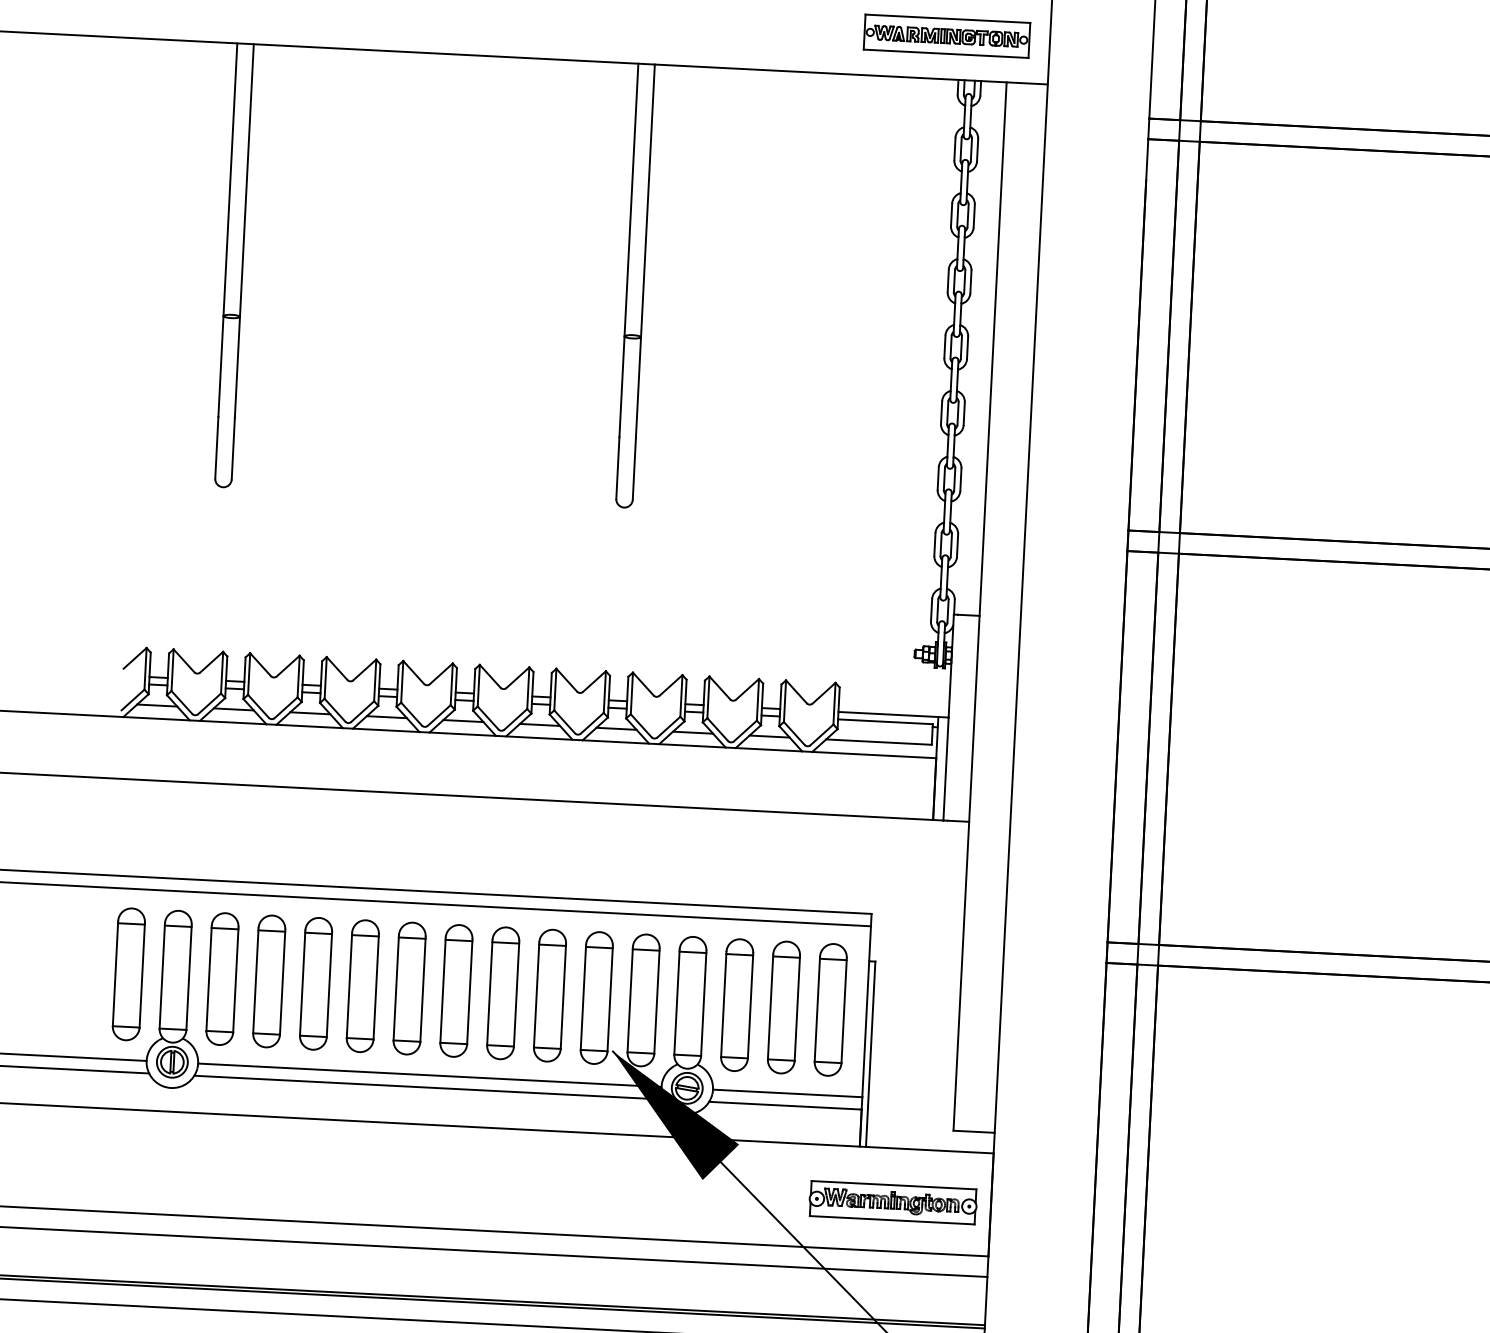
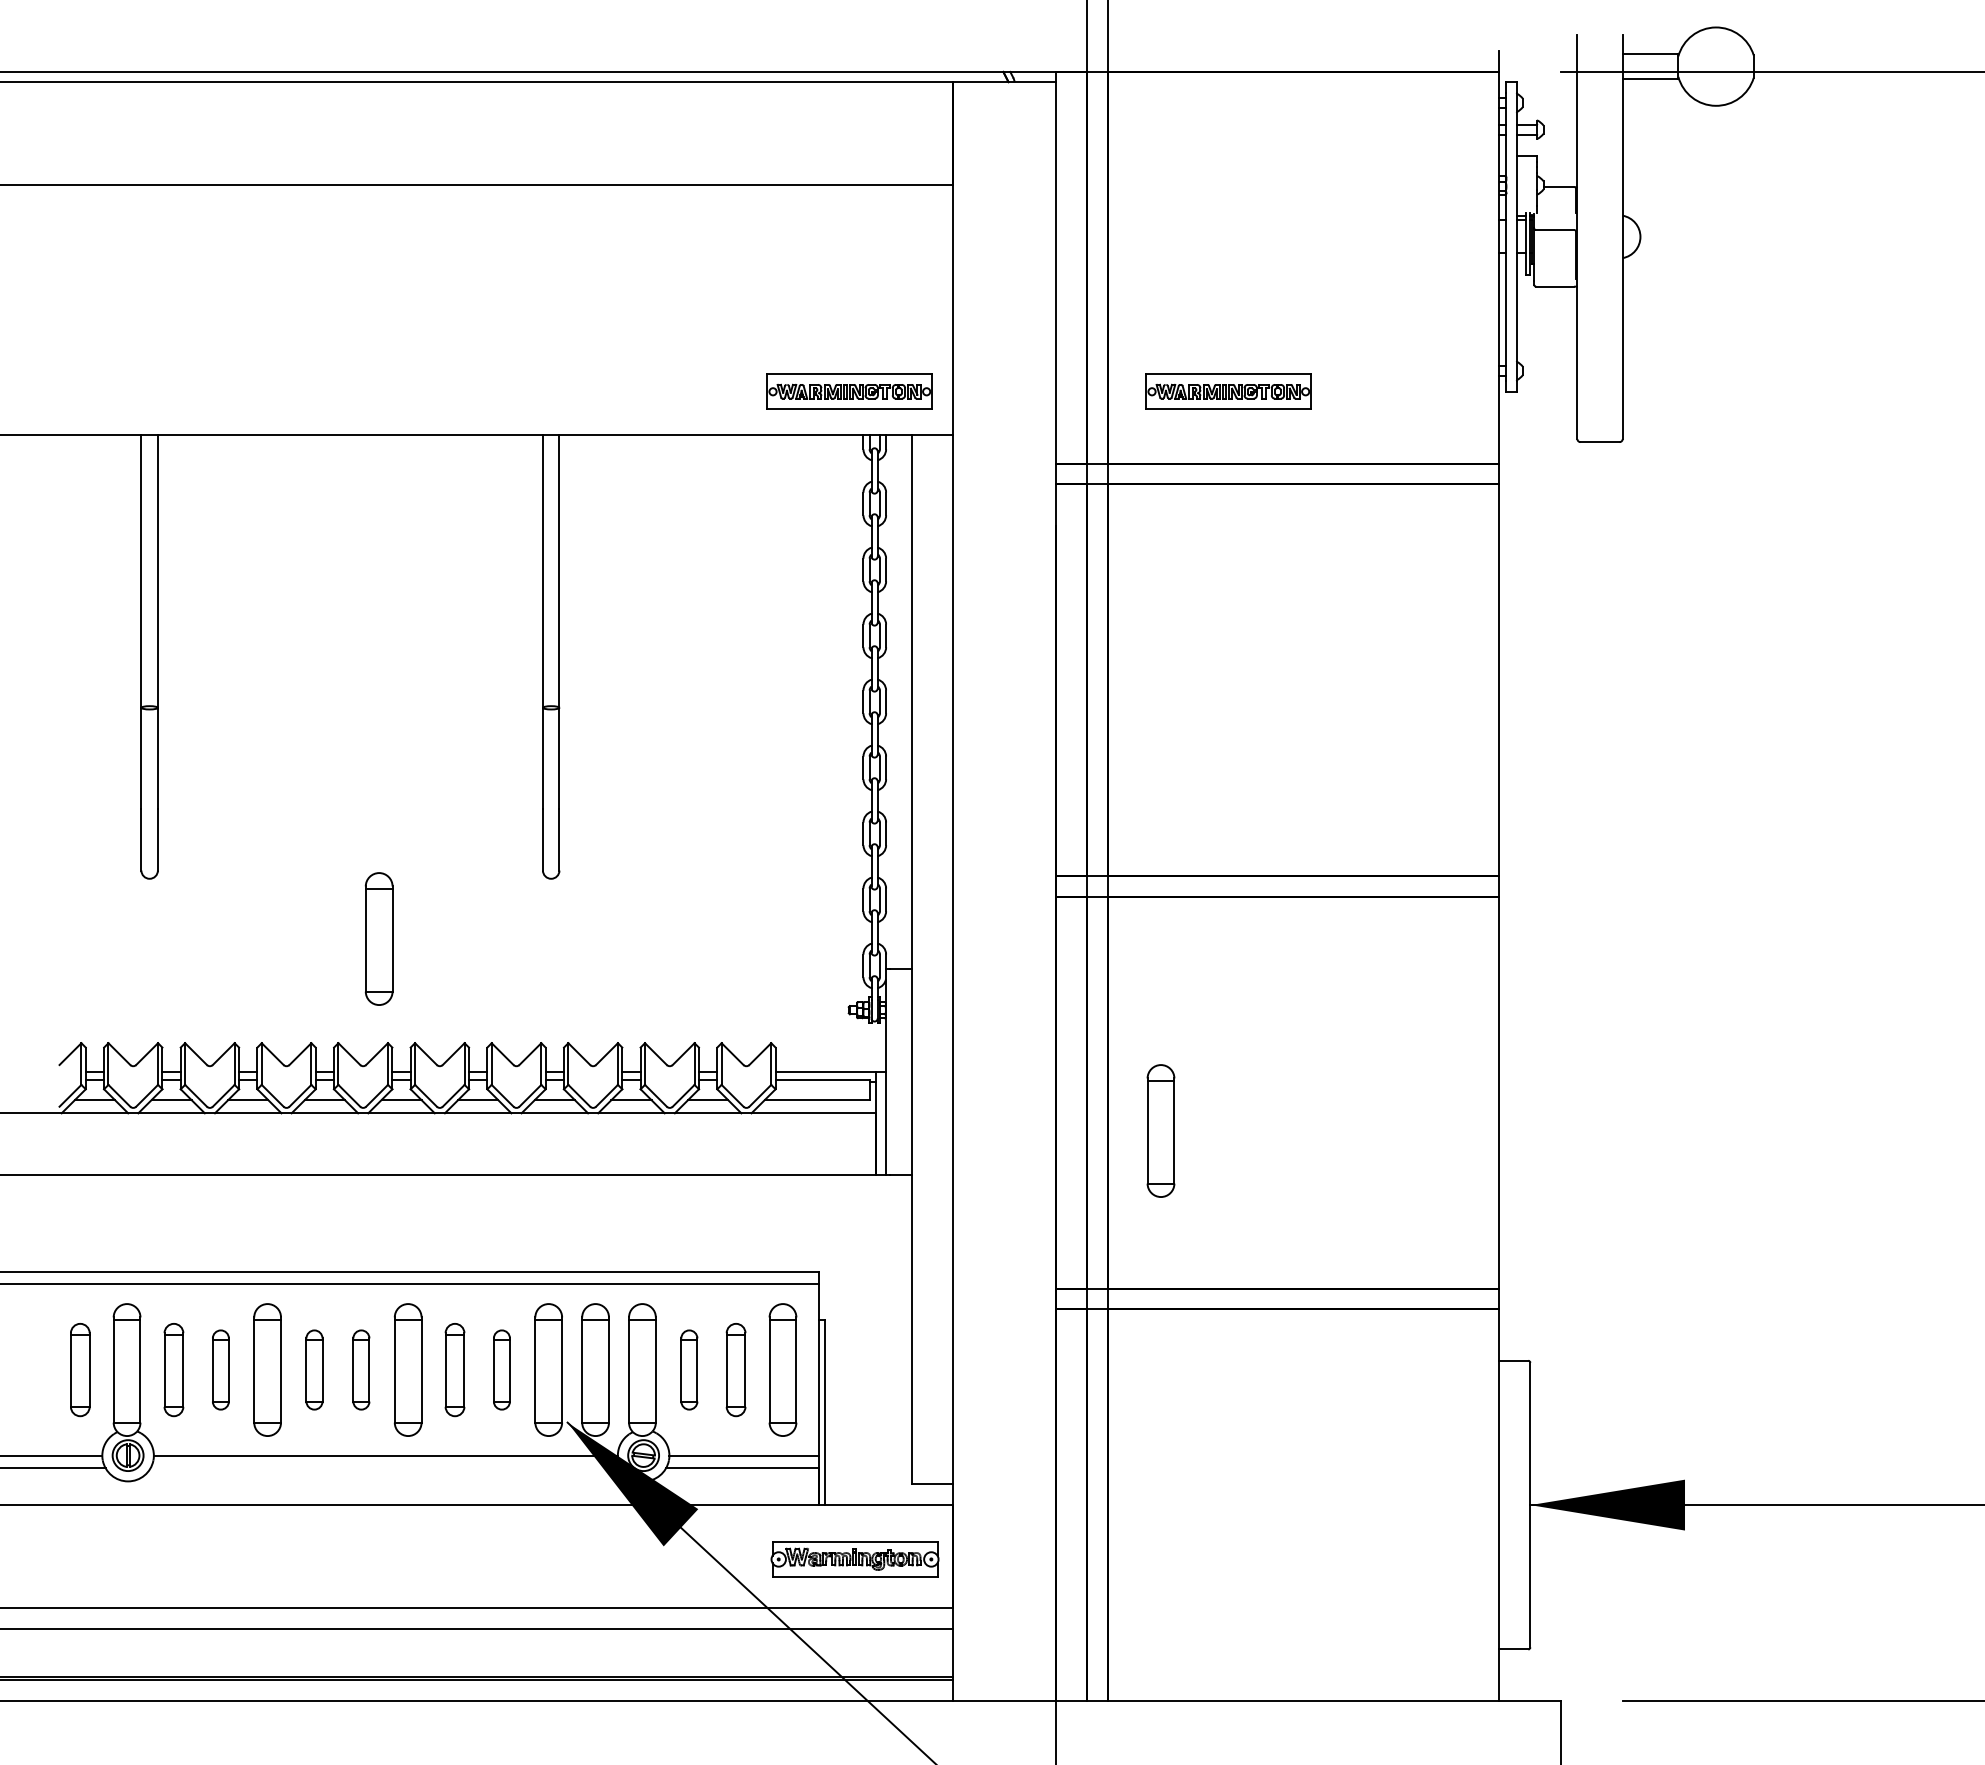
part: (1325, 55) -> (1228, 391), added
part: (448, 558) -> (378, 938), added
part: (1219, 789) -> (1160, 1130), added
part: (129, 973) -> (80, 1369), size x0.7
part: (222, 978) -> (173, 1369), size x0.7
part: (269, 980) -> (220, 1369), size x0.6
part: (362, 985) -> (314, 1369), size x0.6
part: (409, 988) -> (361, 1369), size x0.6
part: (502, 992) -> (454, 1369), size x0.7
part: (549, 995) -> (501, 1369), size x0.6
part: (737, 1004) -> (689, 1369), size x0.6
part: (783, 1006) -> (735, 1369), size x0.7
line: (428, 1088) -> (385, 1468), removed

